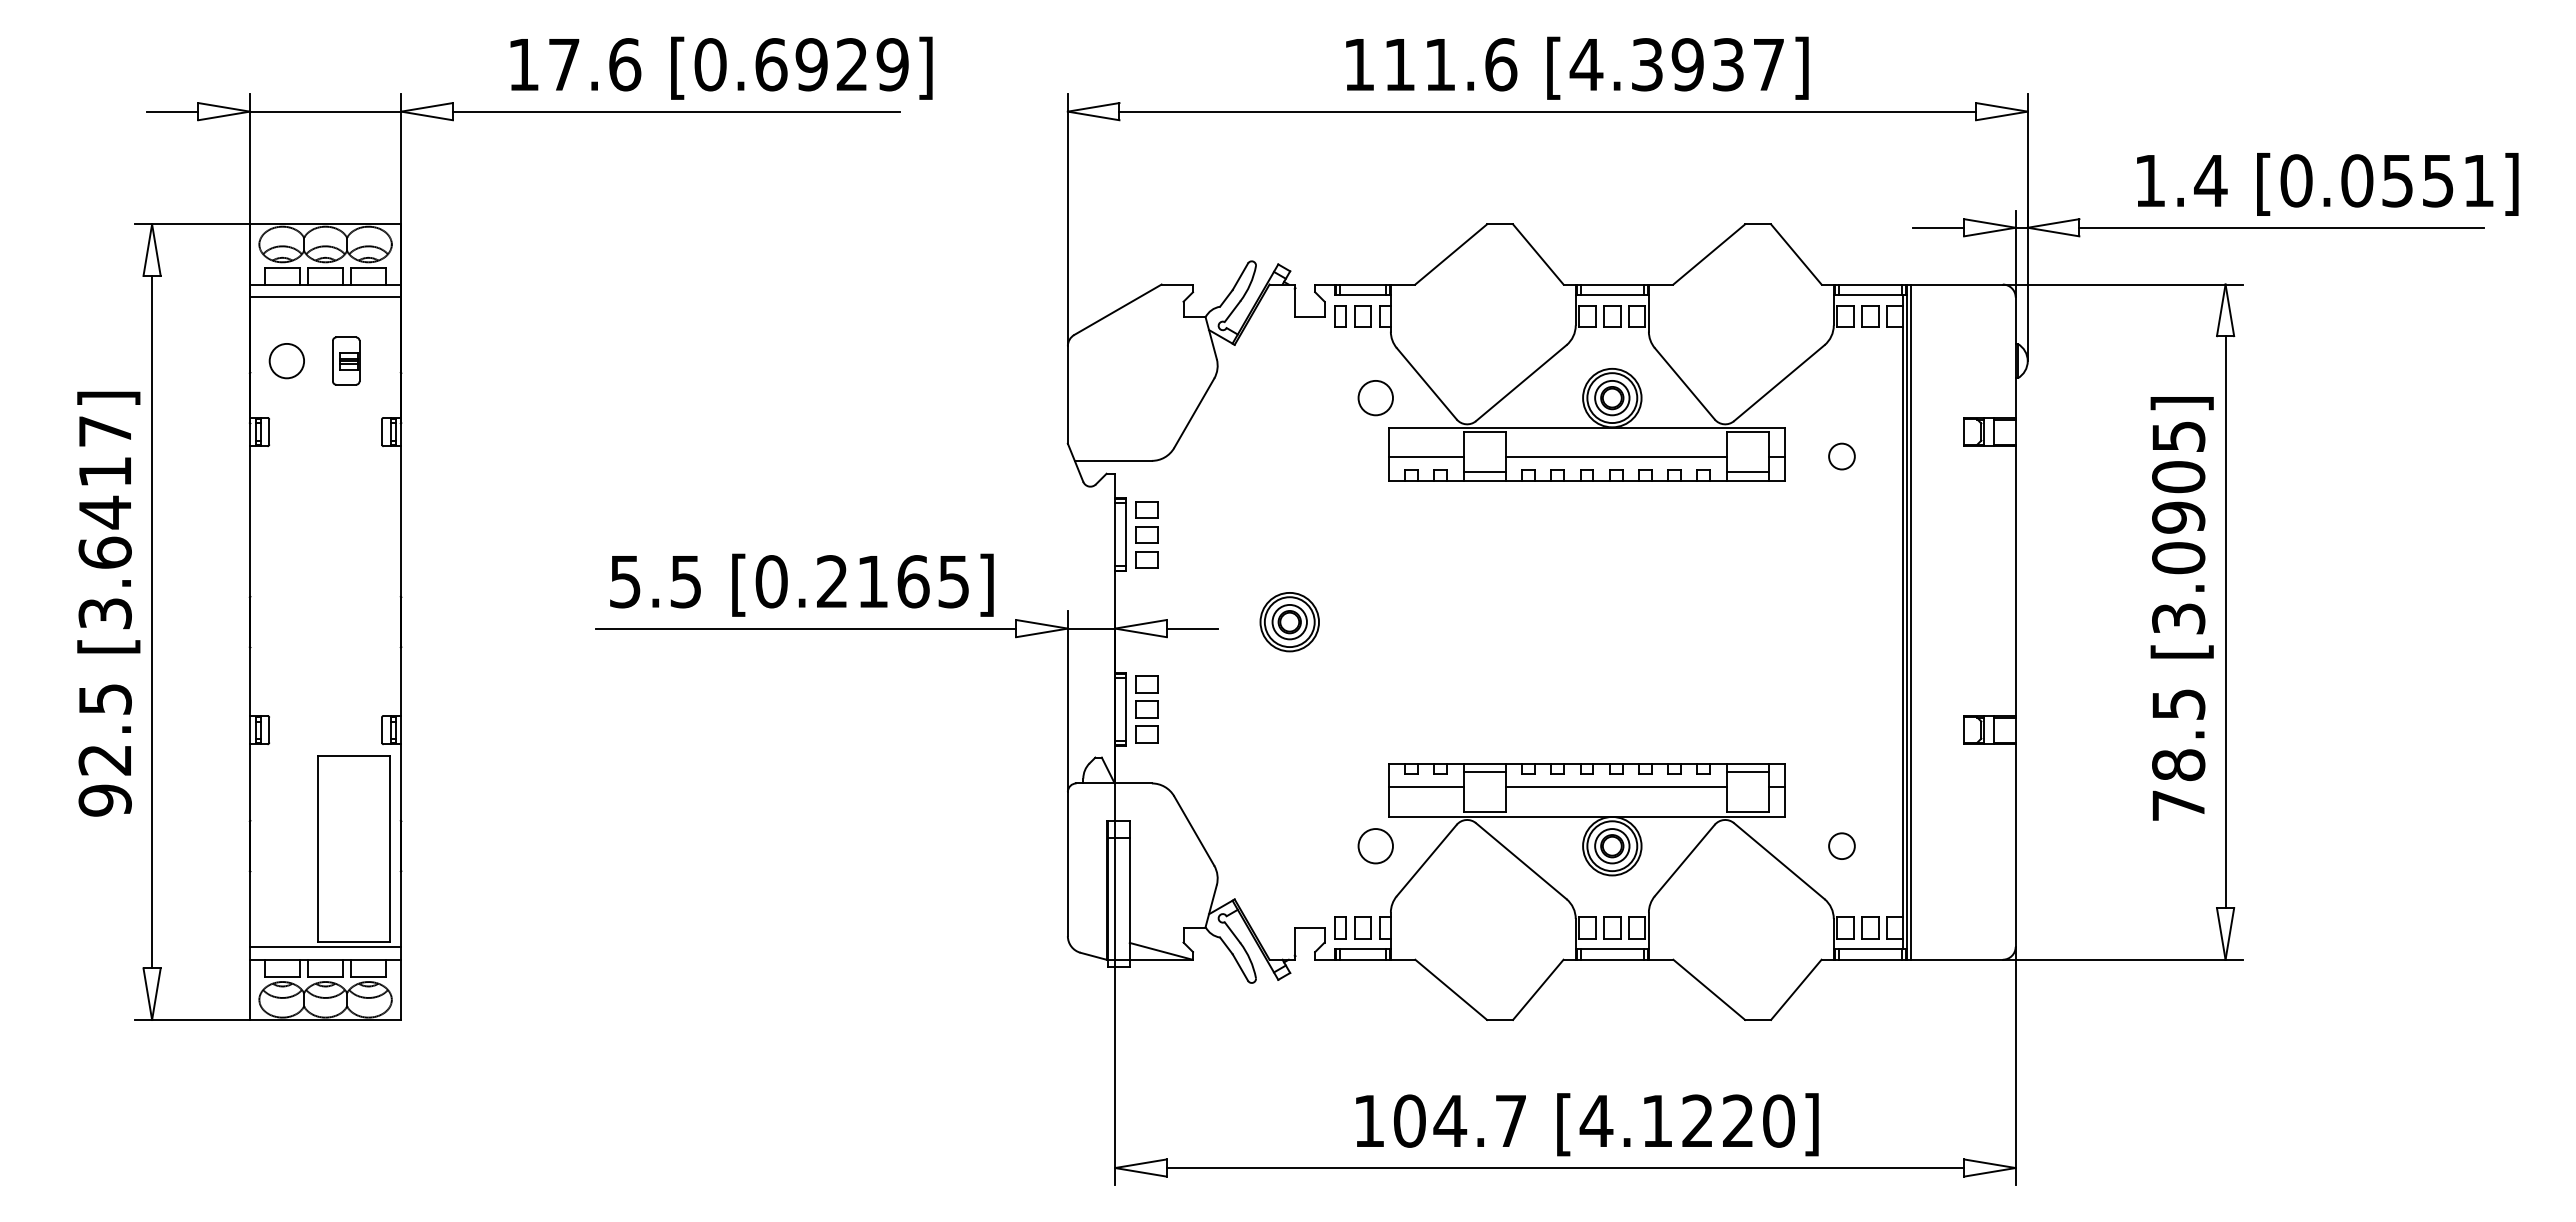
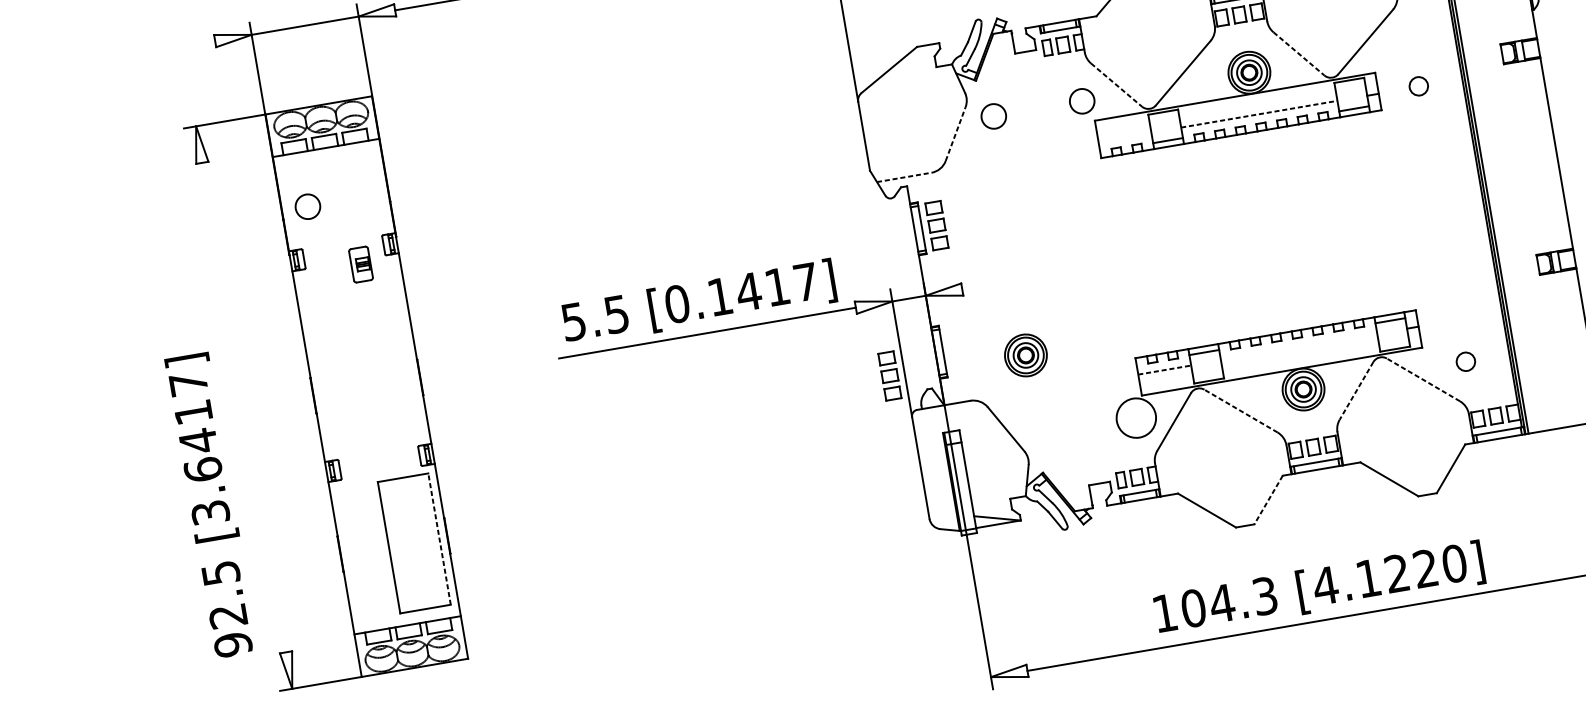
line: (172, 111) -> (196, 44), removed
line: (325, 297) -> (327, 157), removed
part: (346, 360) -> (361, 264), moved
line: (1426, 383) -> (1116, 84), solid -> dashed
line: (1684, 383) -> (1298, 53), solid -> dashed
circle: (1250, 398) -> (993, 116), added
line: (1194, 412) -> (955, 133), solid -> dashed
line: (1425, 457) -> (1124, 137), removed
line: (1616, 457) -> (1259, 114), solid -> dashed
line: (1113, 460) -> (904, 177), solid -> dashed
text: (892, 581) -> (762, 289), [0.2165] -> [0.1417]
text: (108, 603) -> (211, 505), moved
line: (152, 621) -> (244, 407), removed
part: (1289, 622) -> (1025, 355), moved
line: (1192, 628) -> (980, 286), removed
part: (1146, 709) -> (889, 376), moved
line: (1426, 786) -> (1164, 369), solid -> dashed
line: (1615, 786) -> (1298, 346), removed
circle: (1375, 846) -> (1136, 418), size x1.6
line: (389, 848) -> (439, 538), solid -> dashed
line: (1520, 860) -> (1240, 410), solid -> dashed
line: (1684, 860) -> (1356, 390), solid -> dashed
line: (1778, 860) -> (1422, 379), solid -> dashed
line: (325, 946) -> (405, 615), removed
line: (1537, 990) -> (1268, 500), solid -> dashed
text: (1510, 1120) -> (1264, 595), 104.7 -> 104.3

